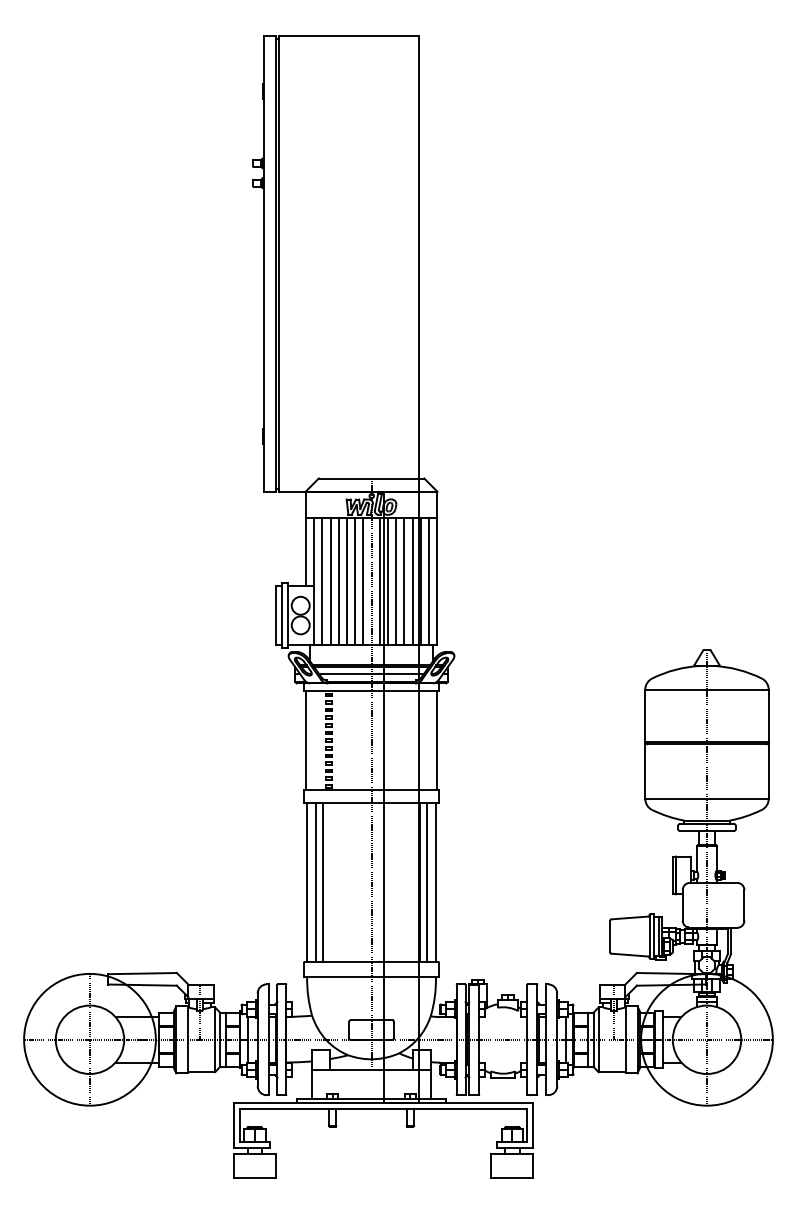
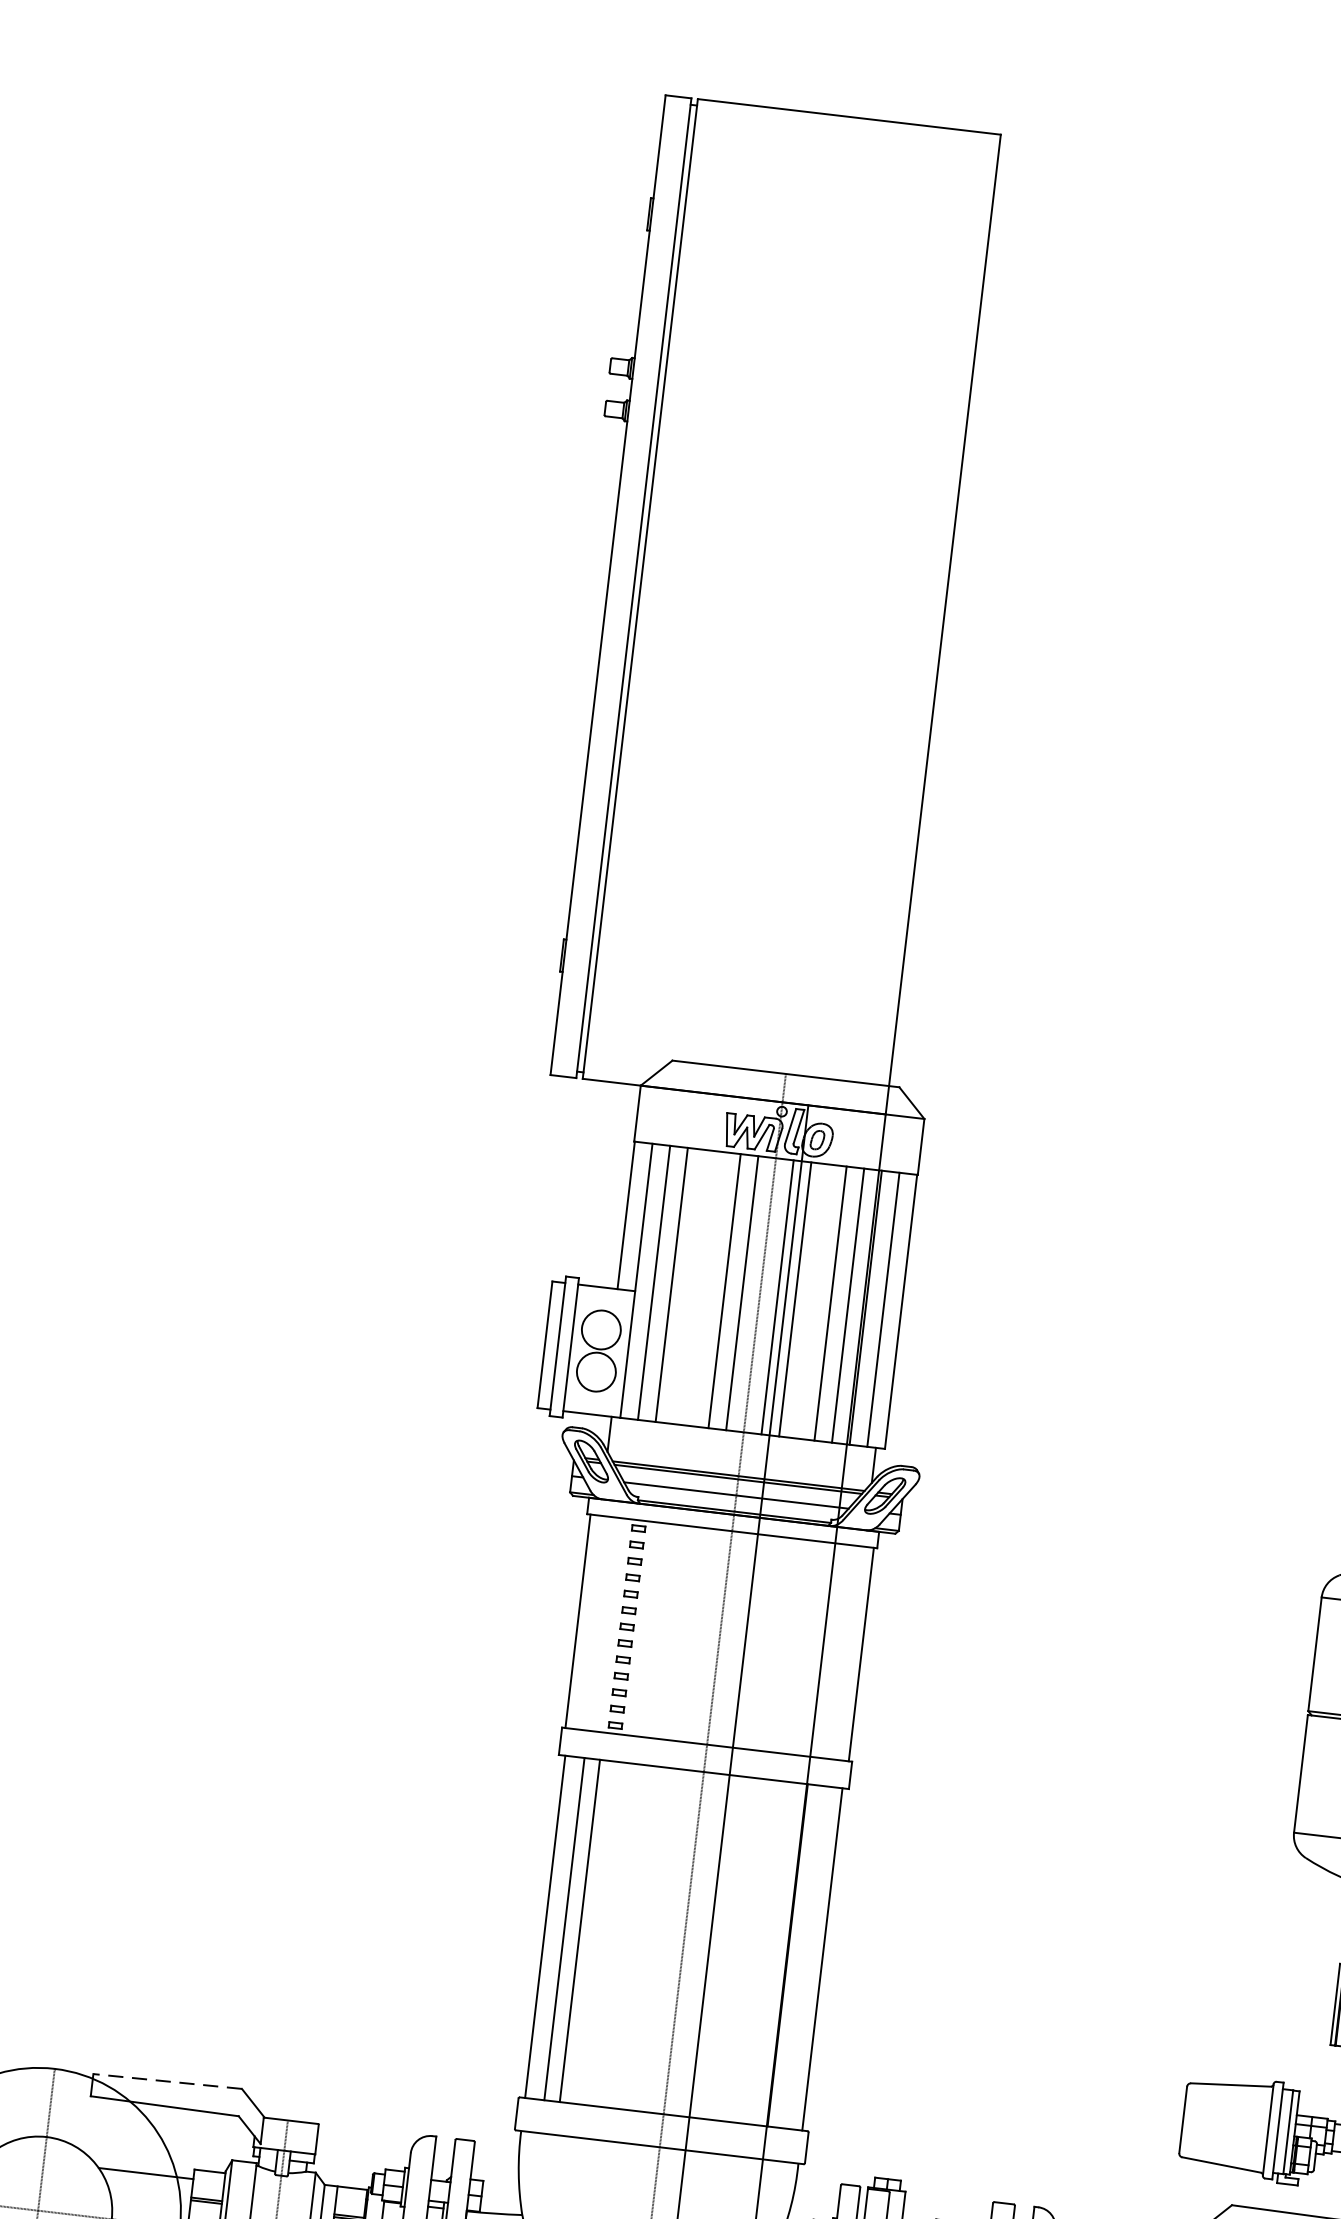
line: (338, 581) -> (688, 1287), removed
line: (346, 581) -> (705, 1289), removed
line: (396, 581) -> (813, 1301), removed
line: (427, 881) -> (804, 1955), removed
line: (141, 973) -> (165, 2081), solid -> dashed

